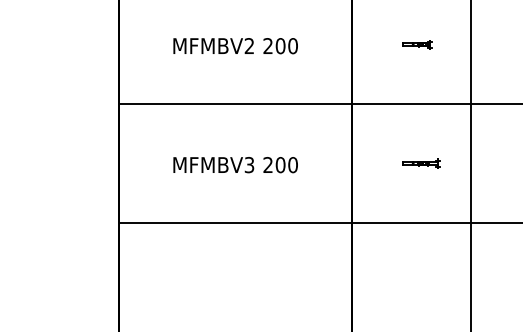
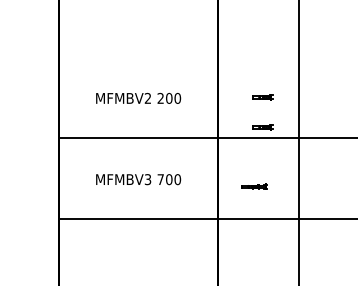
part: (417, 88) -> (262, 127), added
part: (421, 163) -> (254, 186), moved
text: (267, 164) -> (160, 179), 200 -> 700

